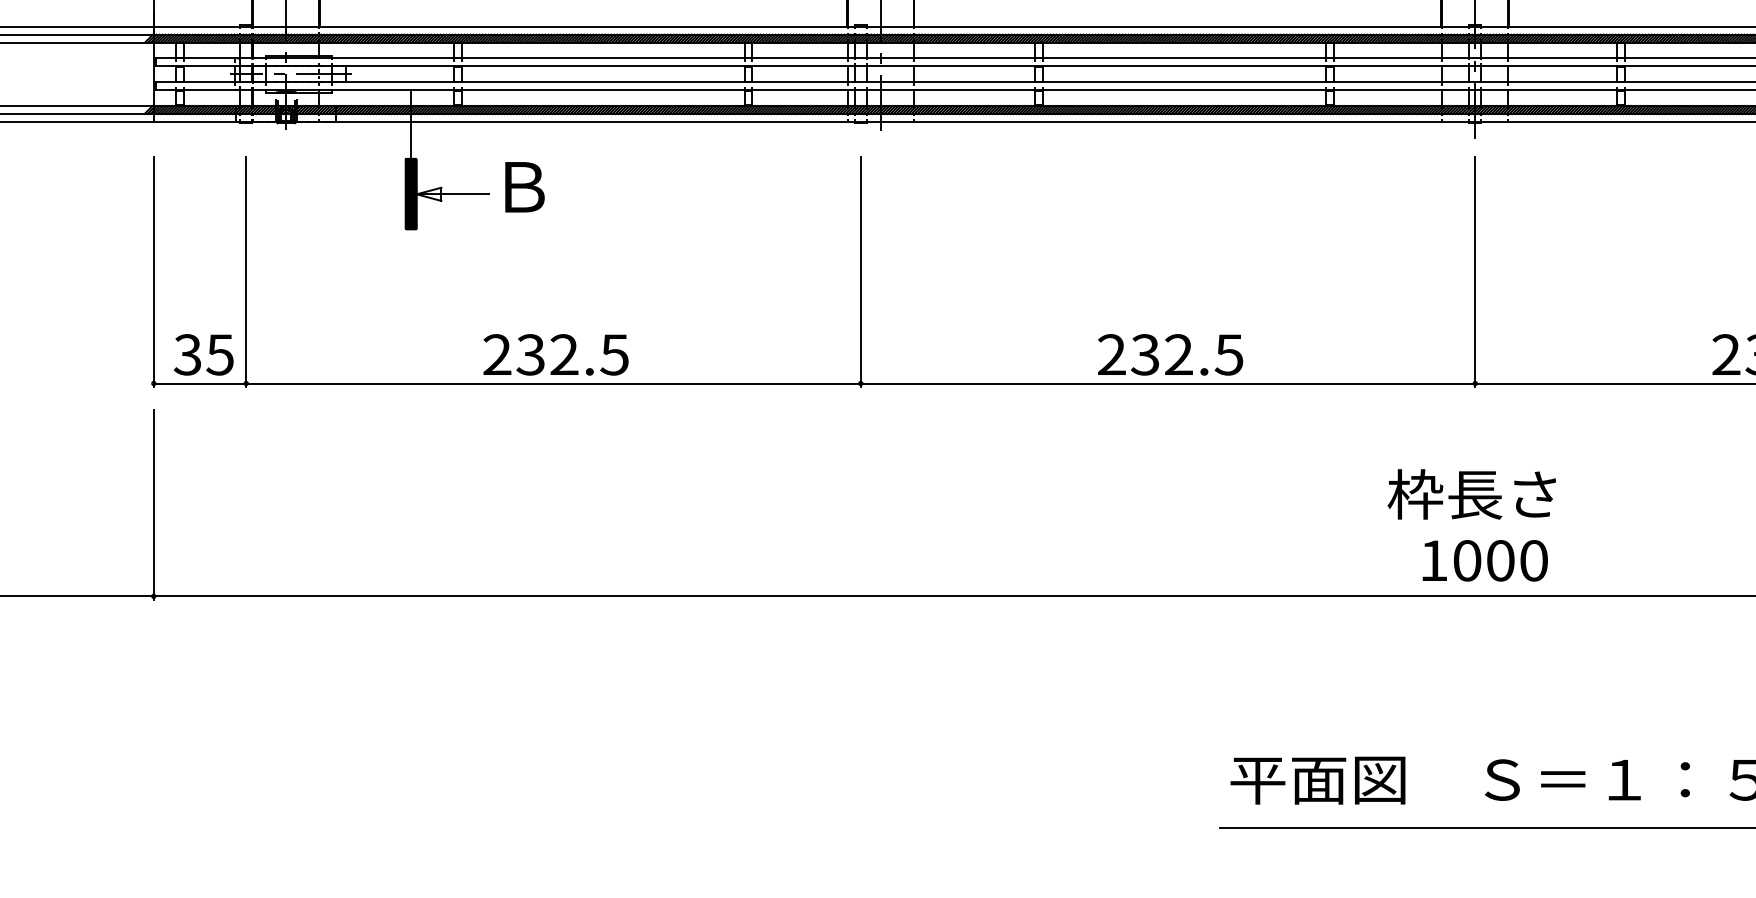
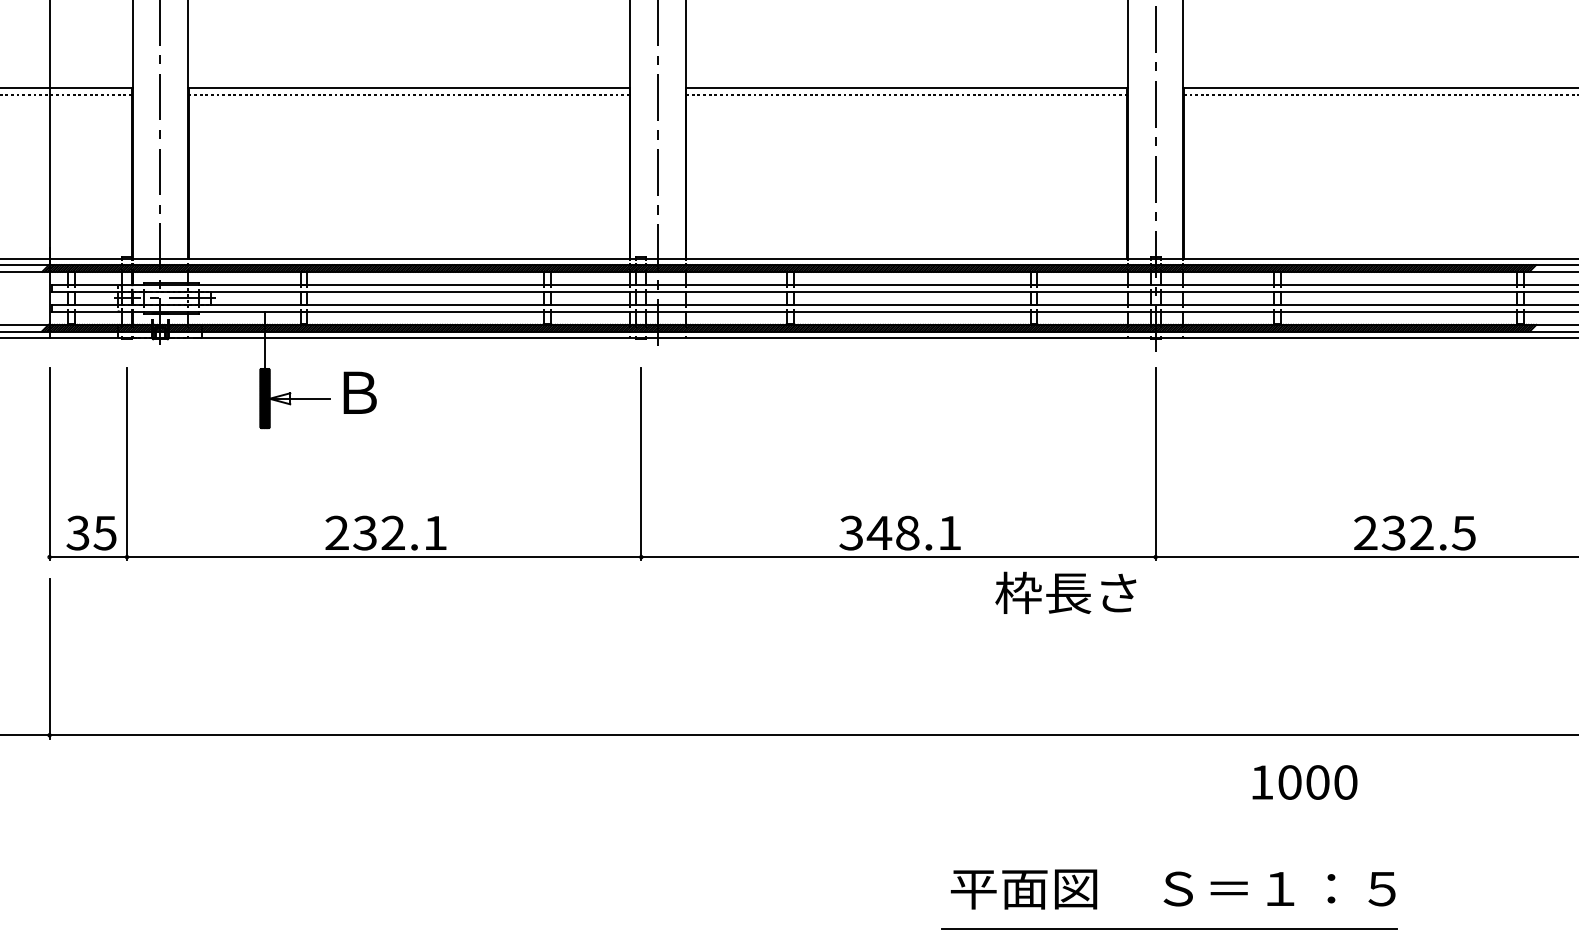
text: (1170, 354) -> (900, 532), 232.5 -> 348.1
text: (613, 355) -> (434, 533), 232.5 -> 232.1
text: (1471, 493) -> (1065, 592), moved
text: (1484, 560) -> (1304, 782), moved

